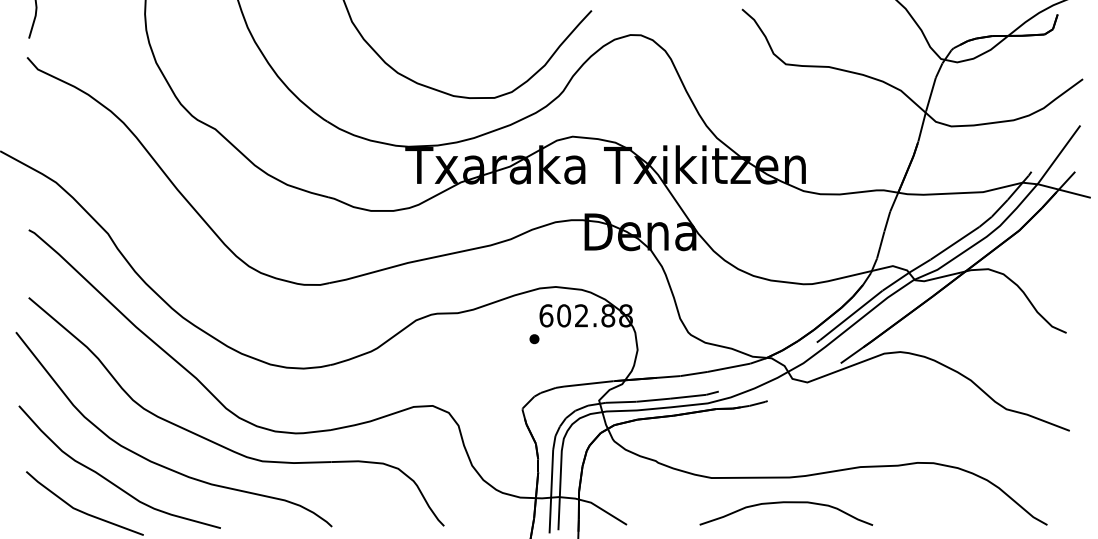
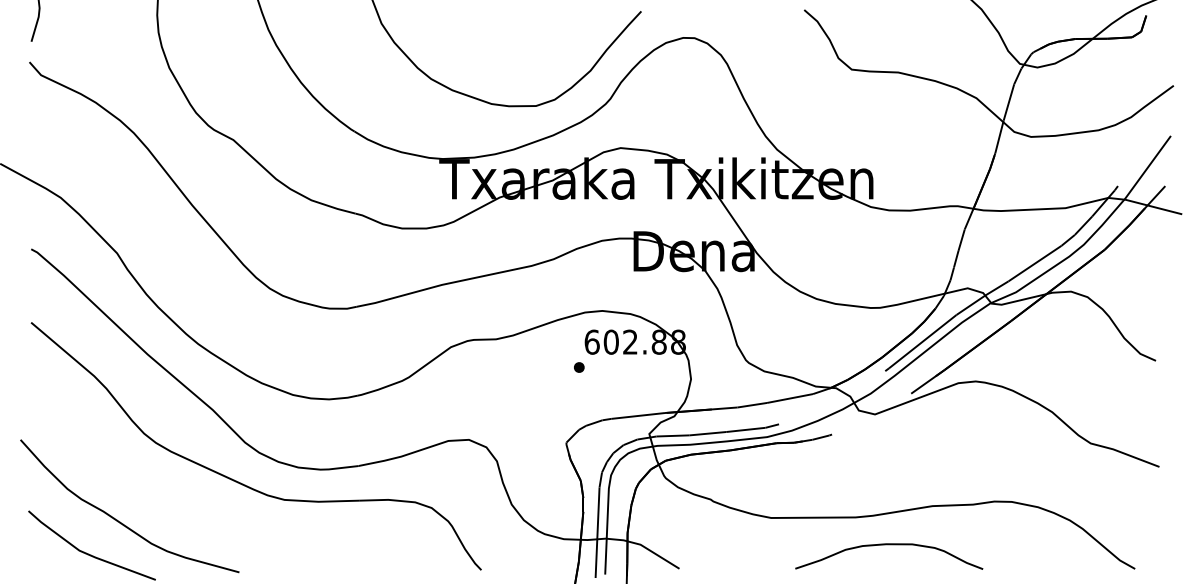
curve: (159, 463) -> (172, 502), removed
curve: (786, 503) -> (889, 545), moved

